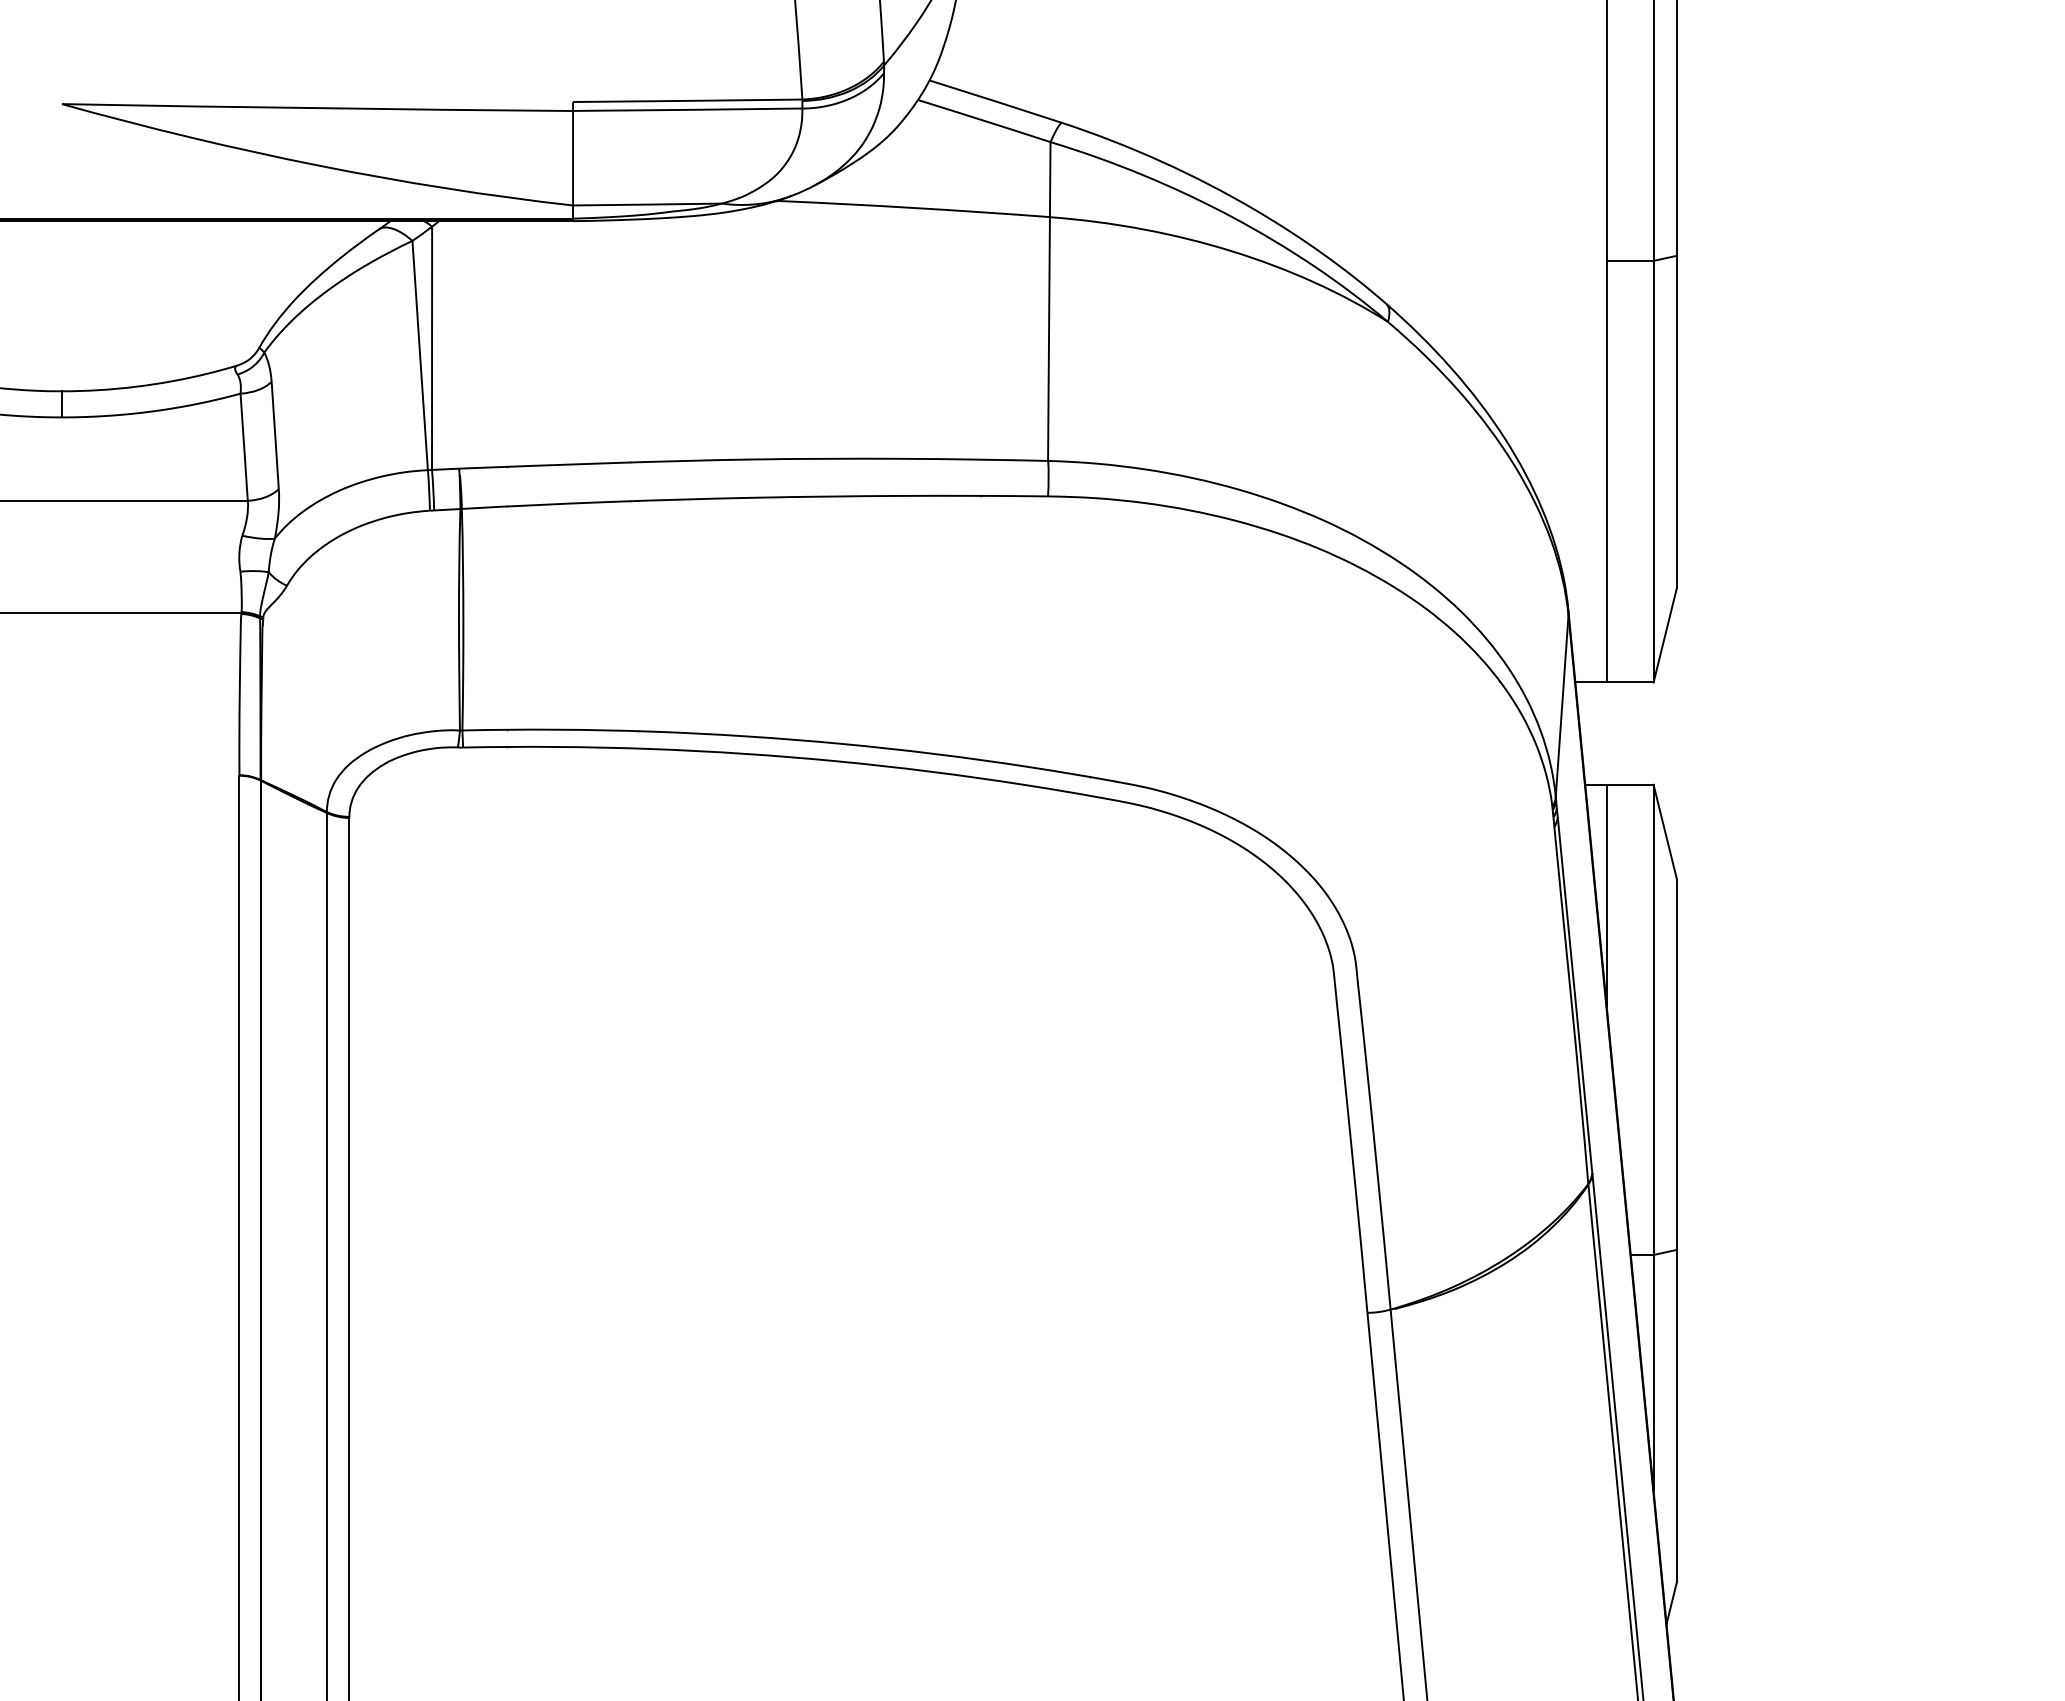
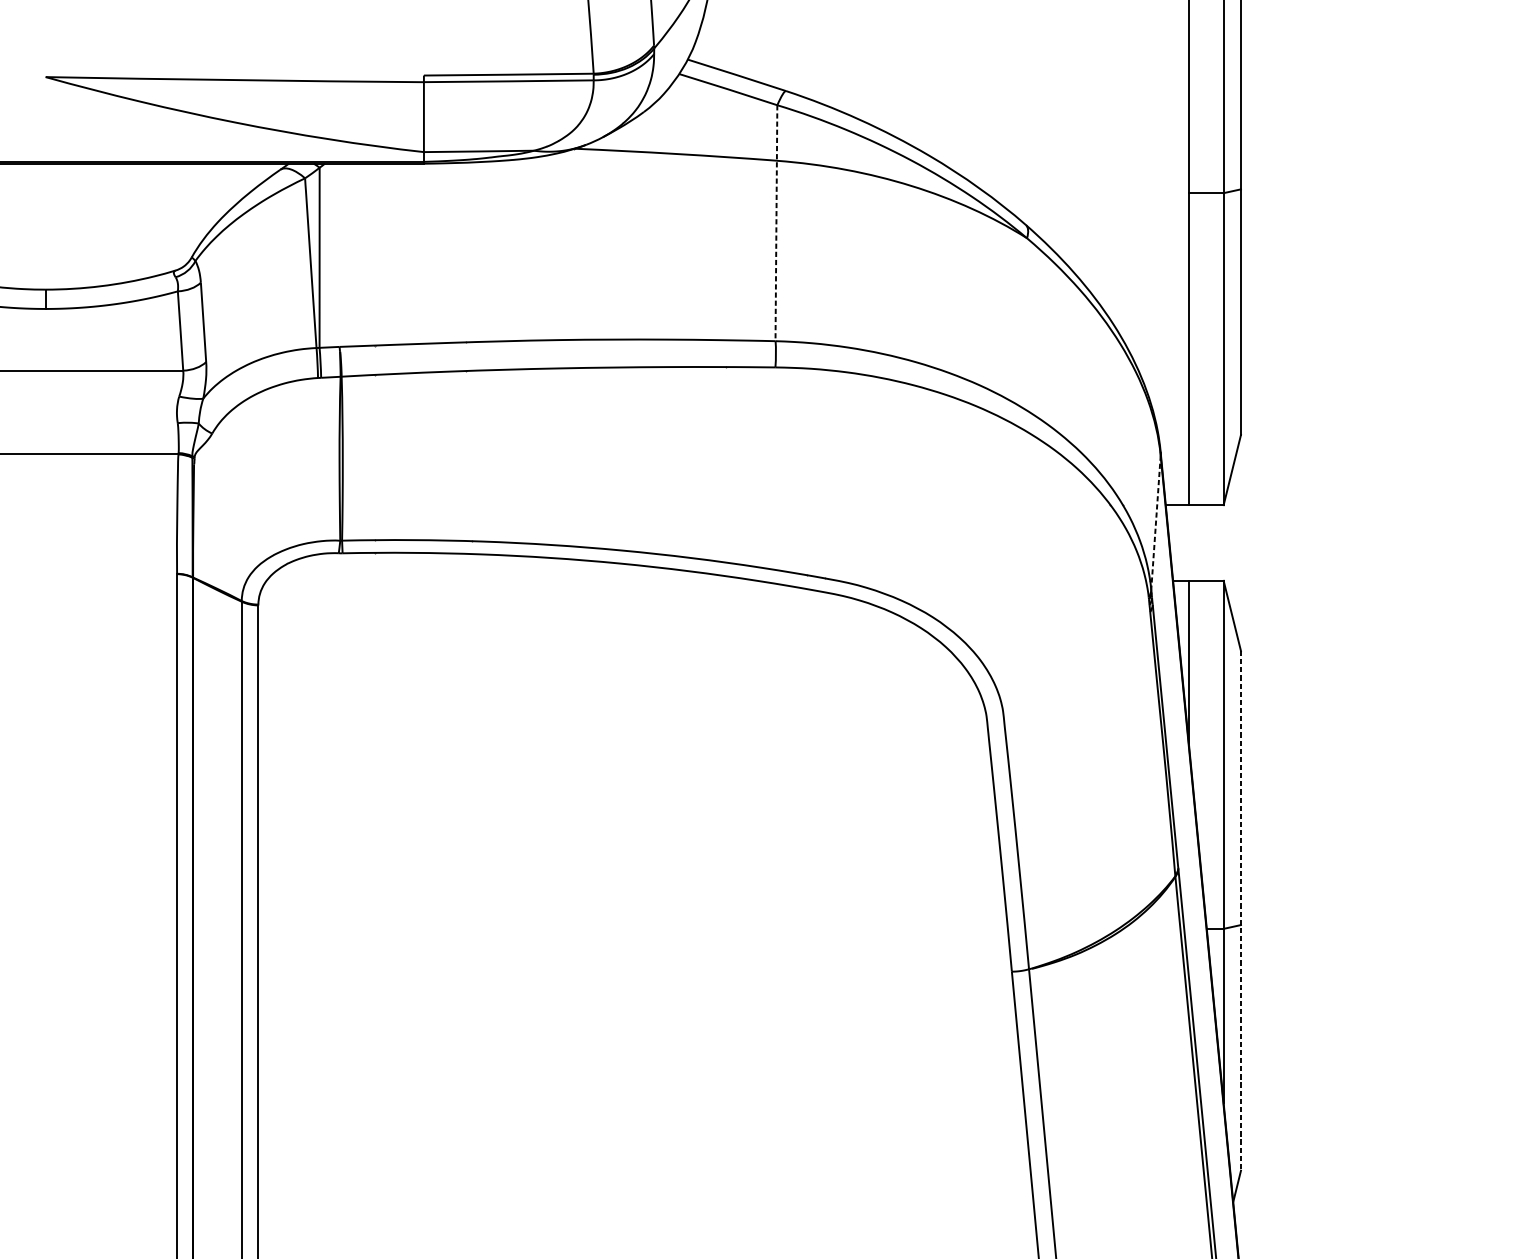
line: (1049, 302) -> (776, 223), solid -> dashed
line: (1562, 706) -> (1156, 522), solid -> dashed
line: (1676, 1231) -> (1240, 911), solid -> dashed

